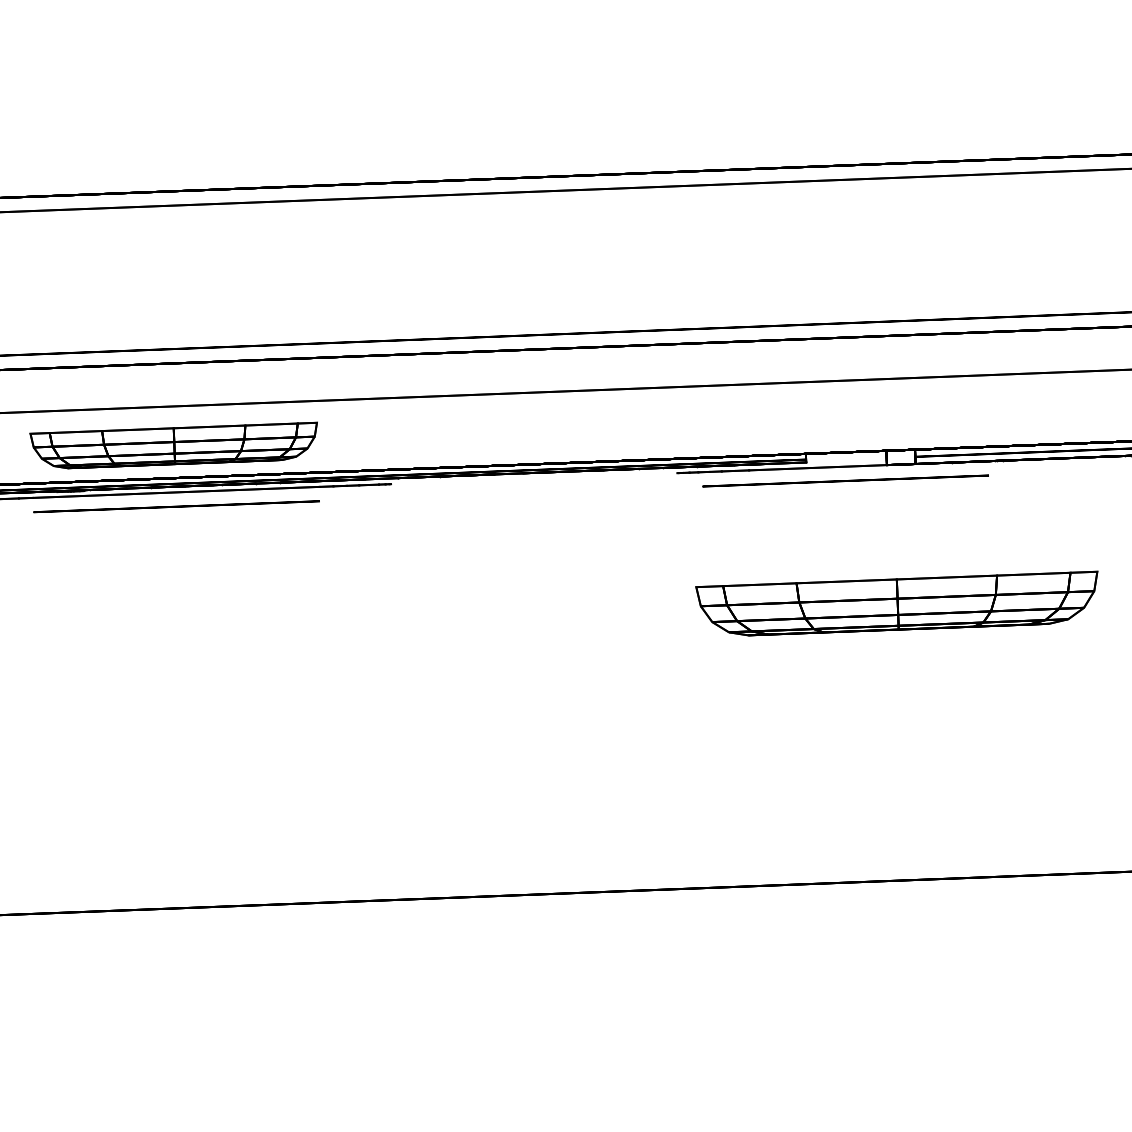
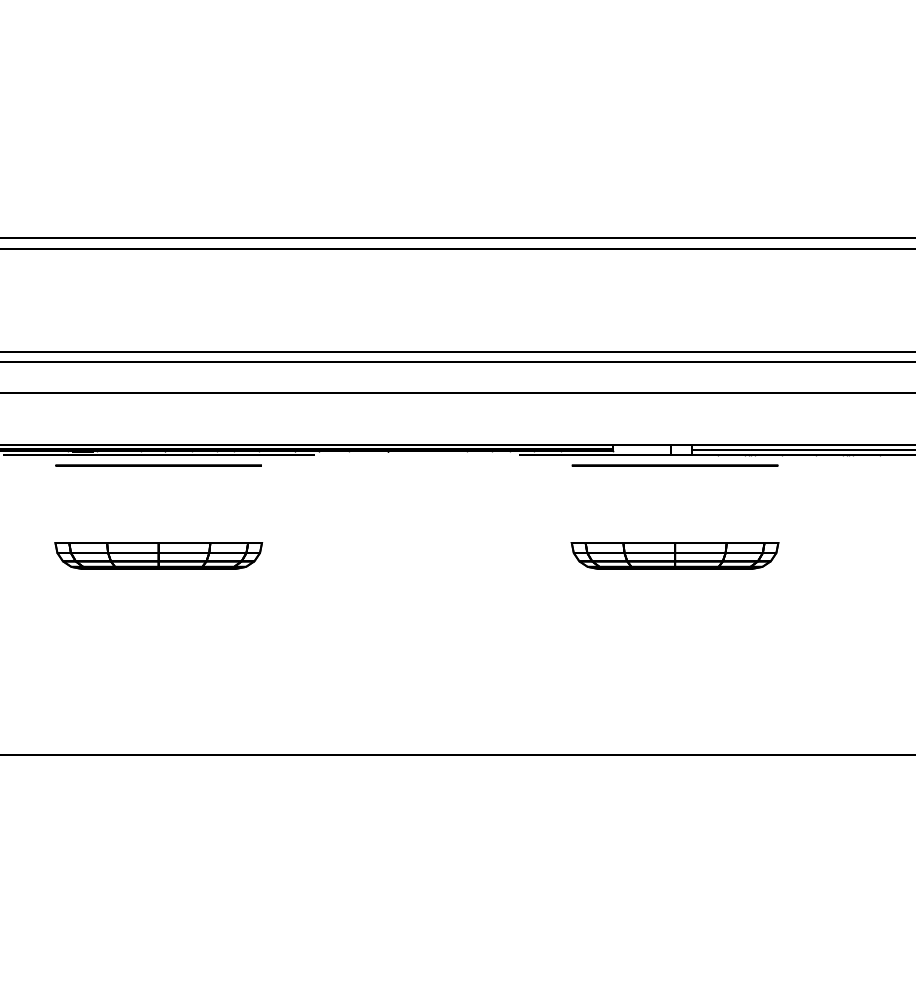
part: (174, 445) -> (158, 555), moved
circle: (844, 480) -> (674, 465), moved
part: (896, 603) -> (674, 555), size x0.71

